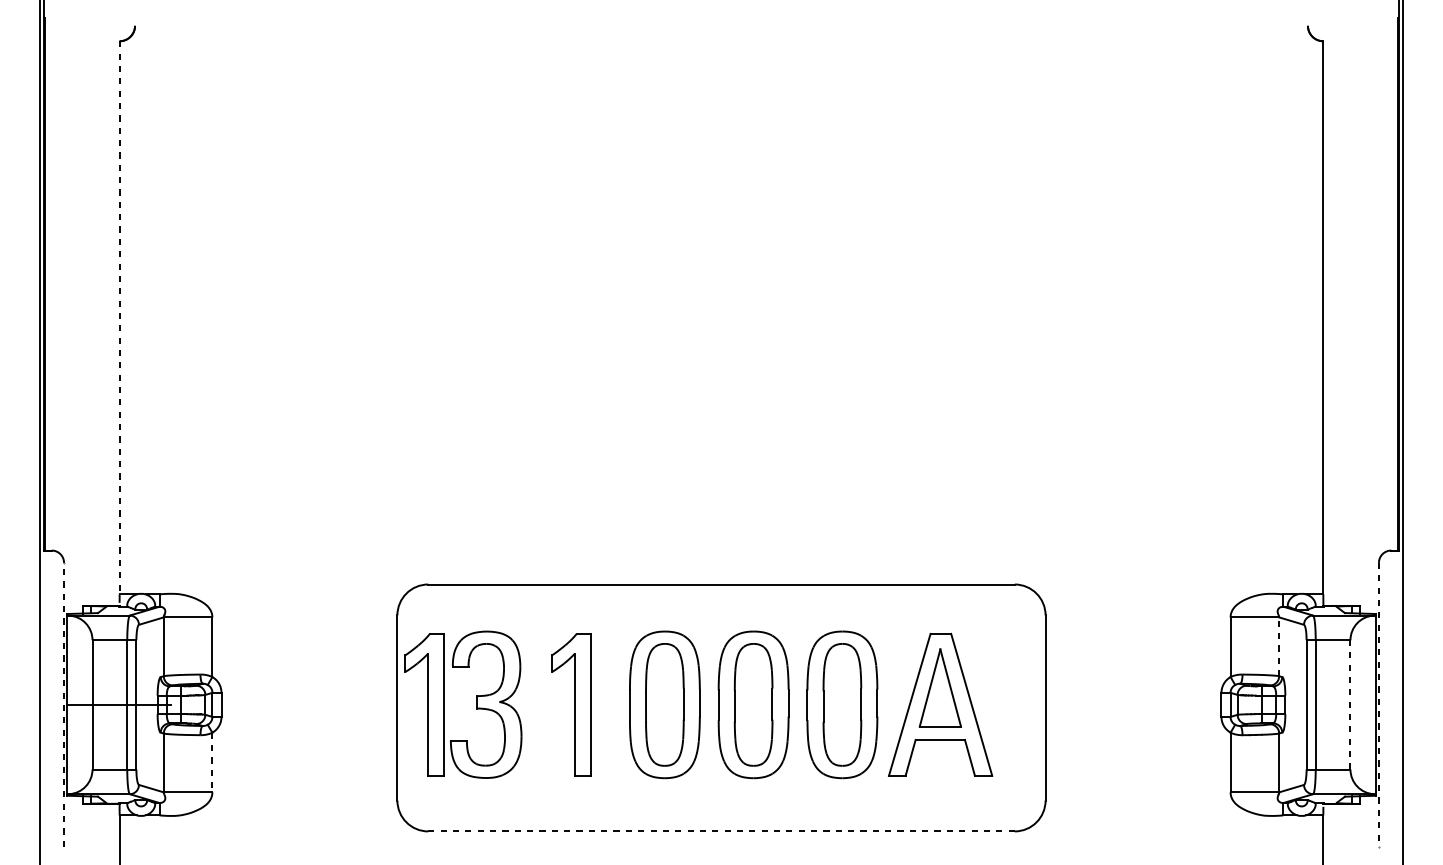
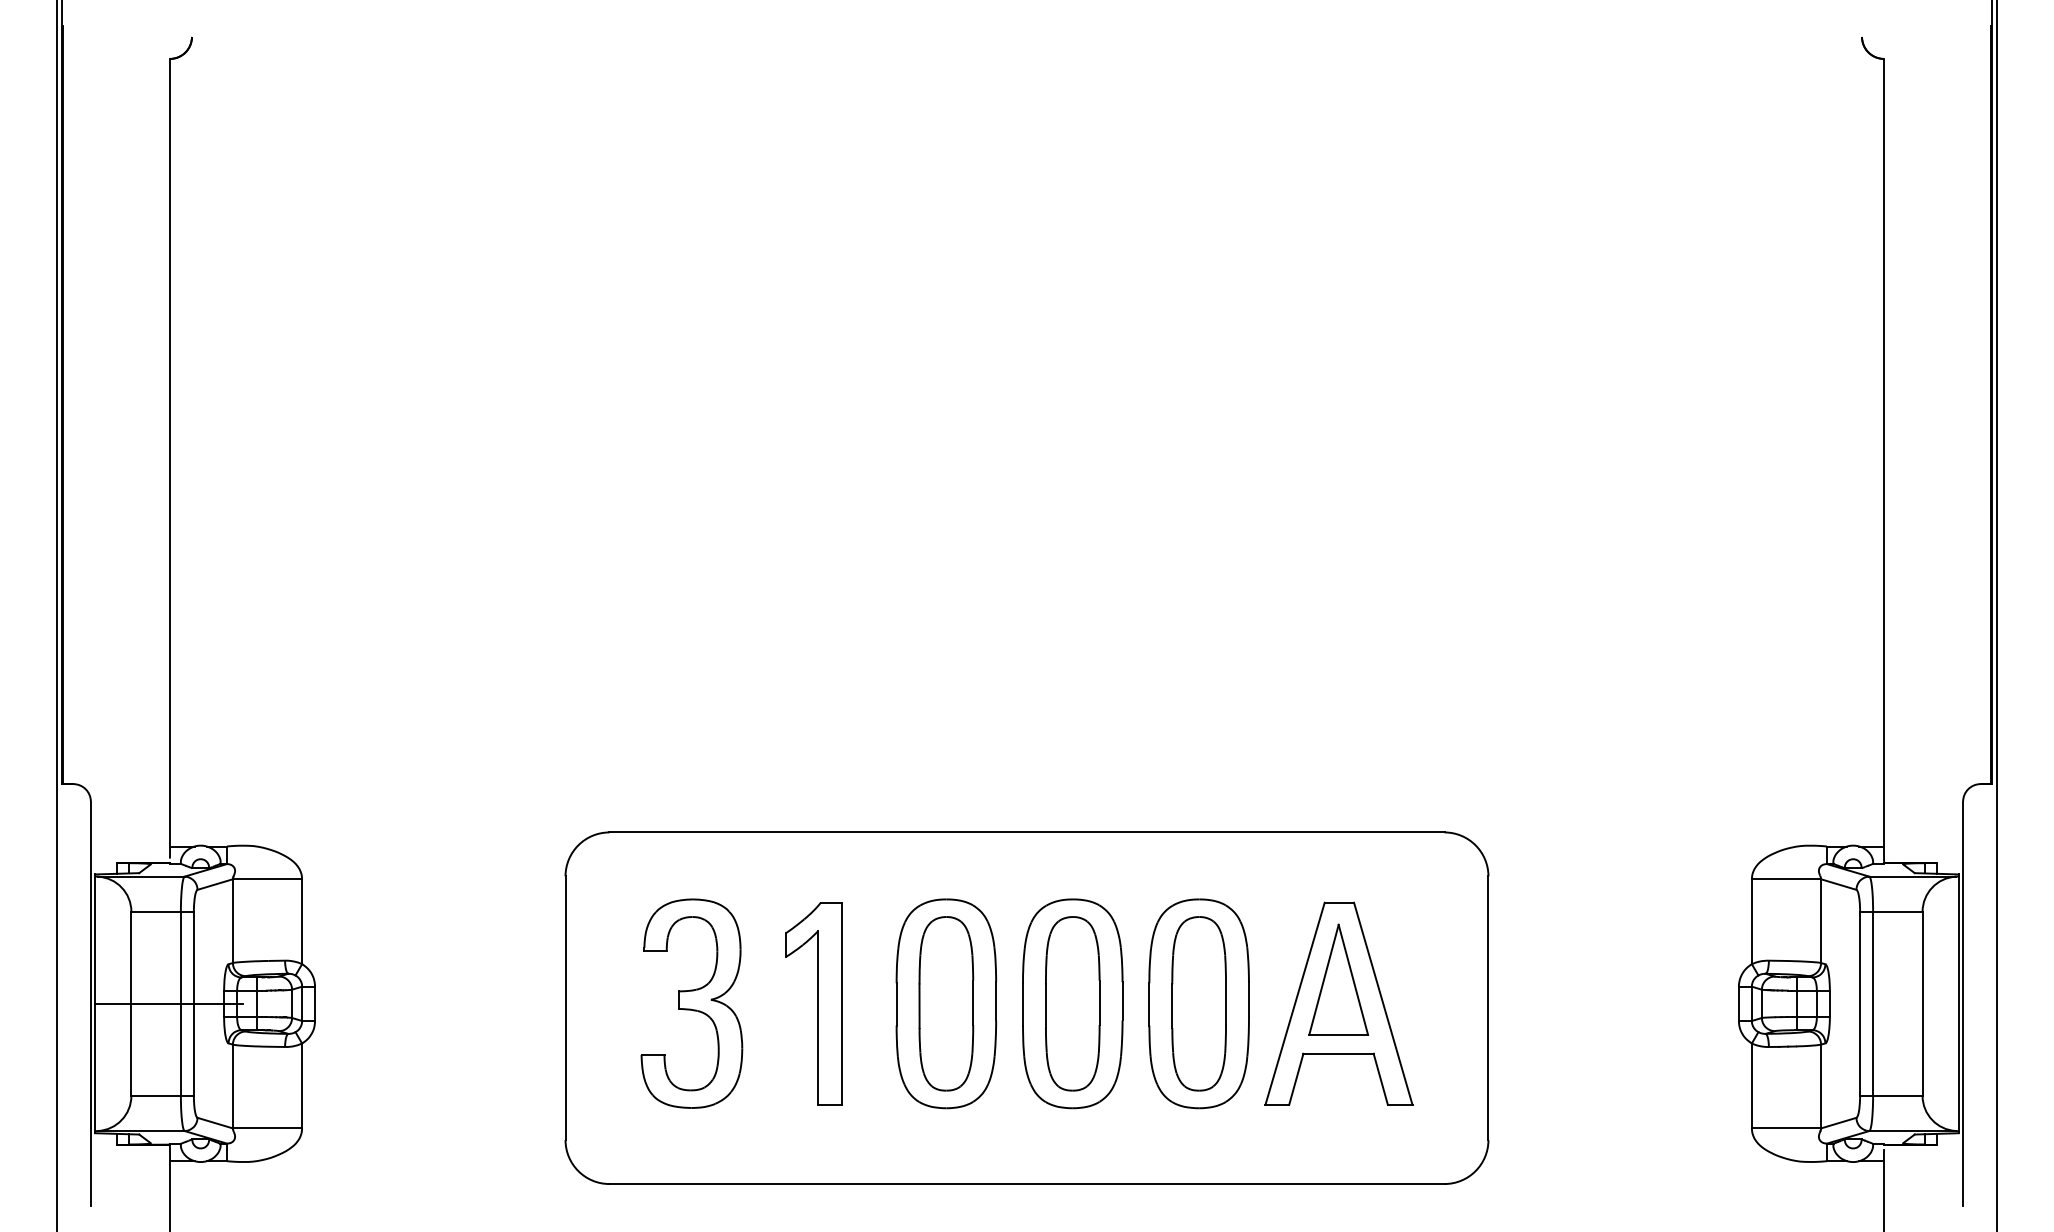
line: (119, 317) -> (169, 452), dashed -> solid
line: (1279, 647) -> (1821, 921), dashed -> solid
line: (63, 704) -> (90, 1003), dashed -> solid
part: (424, 704) -> (604, 1003), removed
line: (1350, 704) -> (1922, 1003), dashed -> solid
line: (1379, 705) -> (1963, 1004), dashed -> solid
line: (212, 762) -> (302, 1086), dashed -> solid
line: (721, 831) -> (1027, 1184), dashed -> solid

